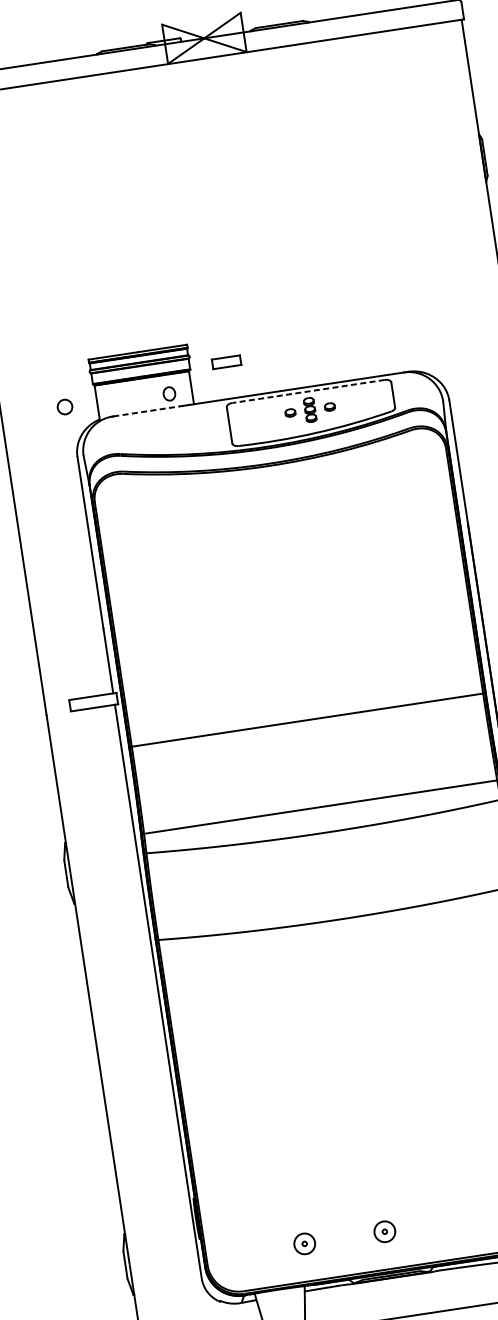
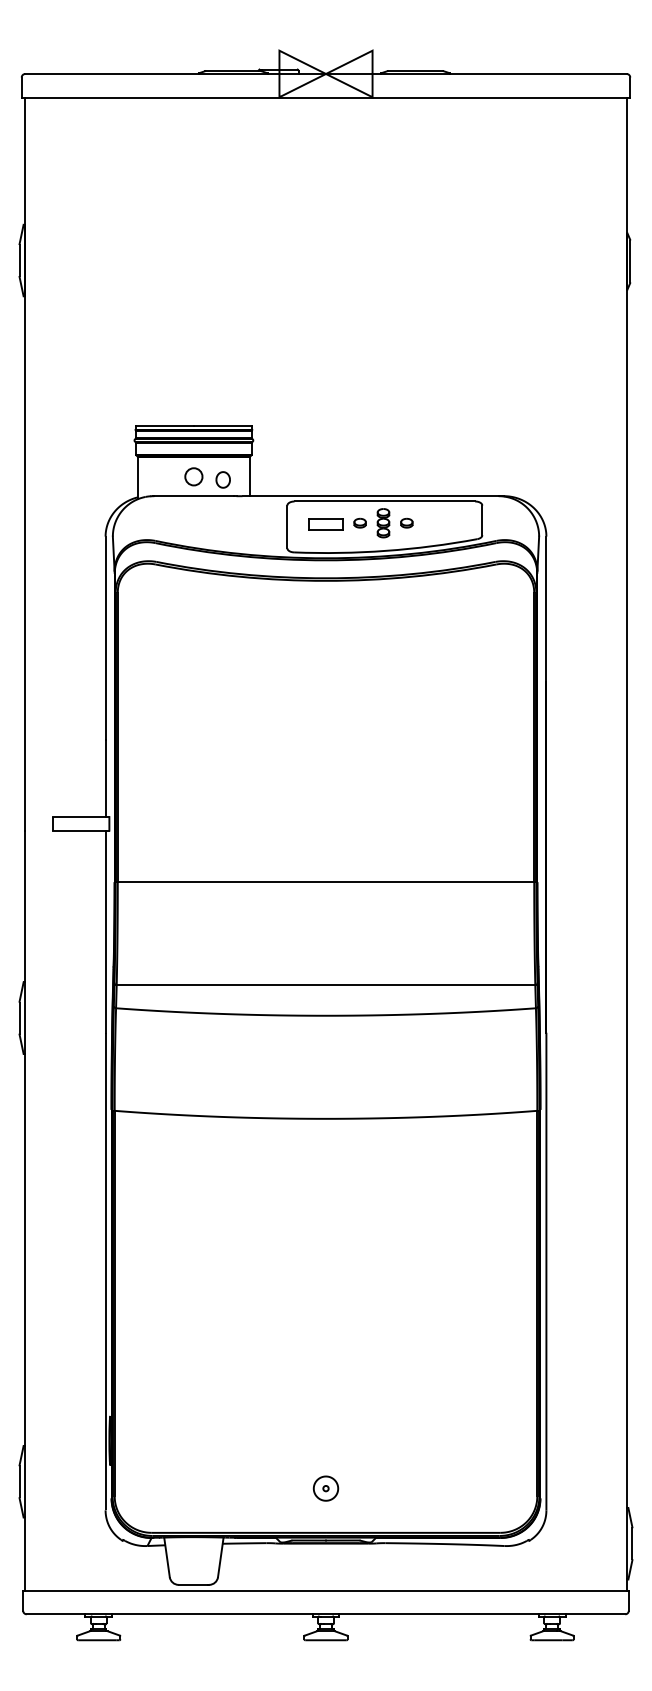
part: (226, 362) -> (325, 524), moved
line: (308, 391) -> (384, 501), dashed -> solid
circle: (64, 406) -> (193, 476), moved
line: (146, 411) -> (193, 496), dashed -> solid
part: (304, 1243) -> (230, 1488), removed

